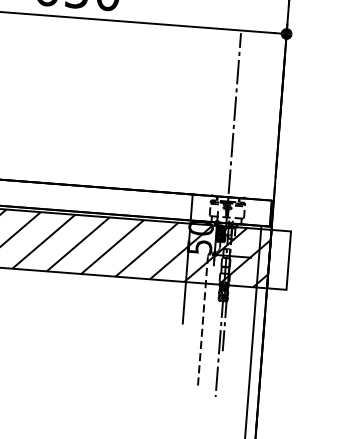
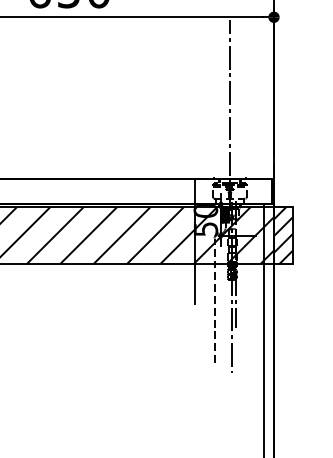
hatch: (278, 259) -> (282, 235), added

